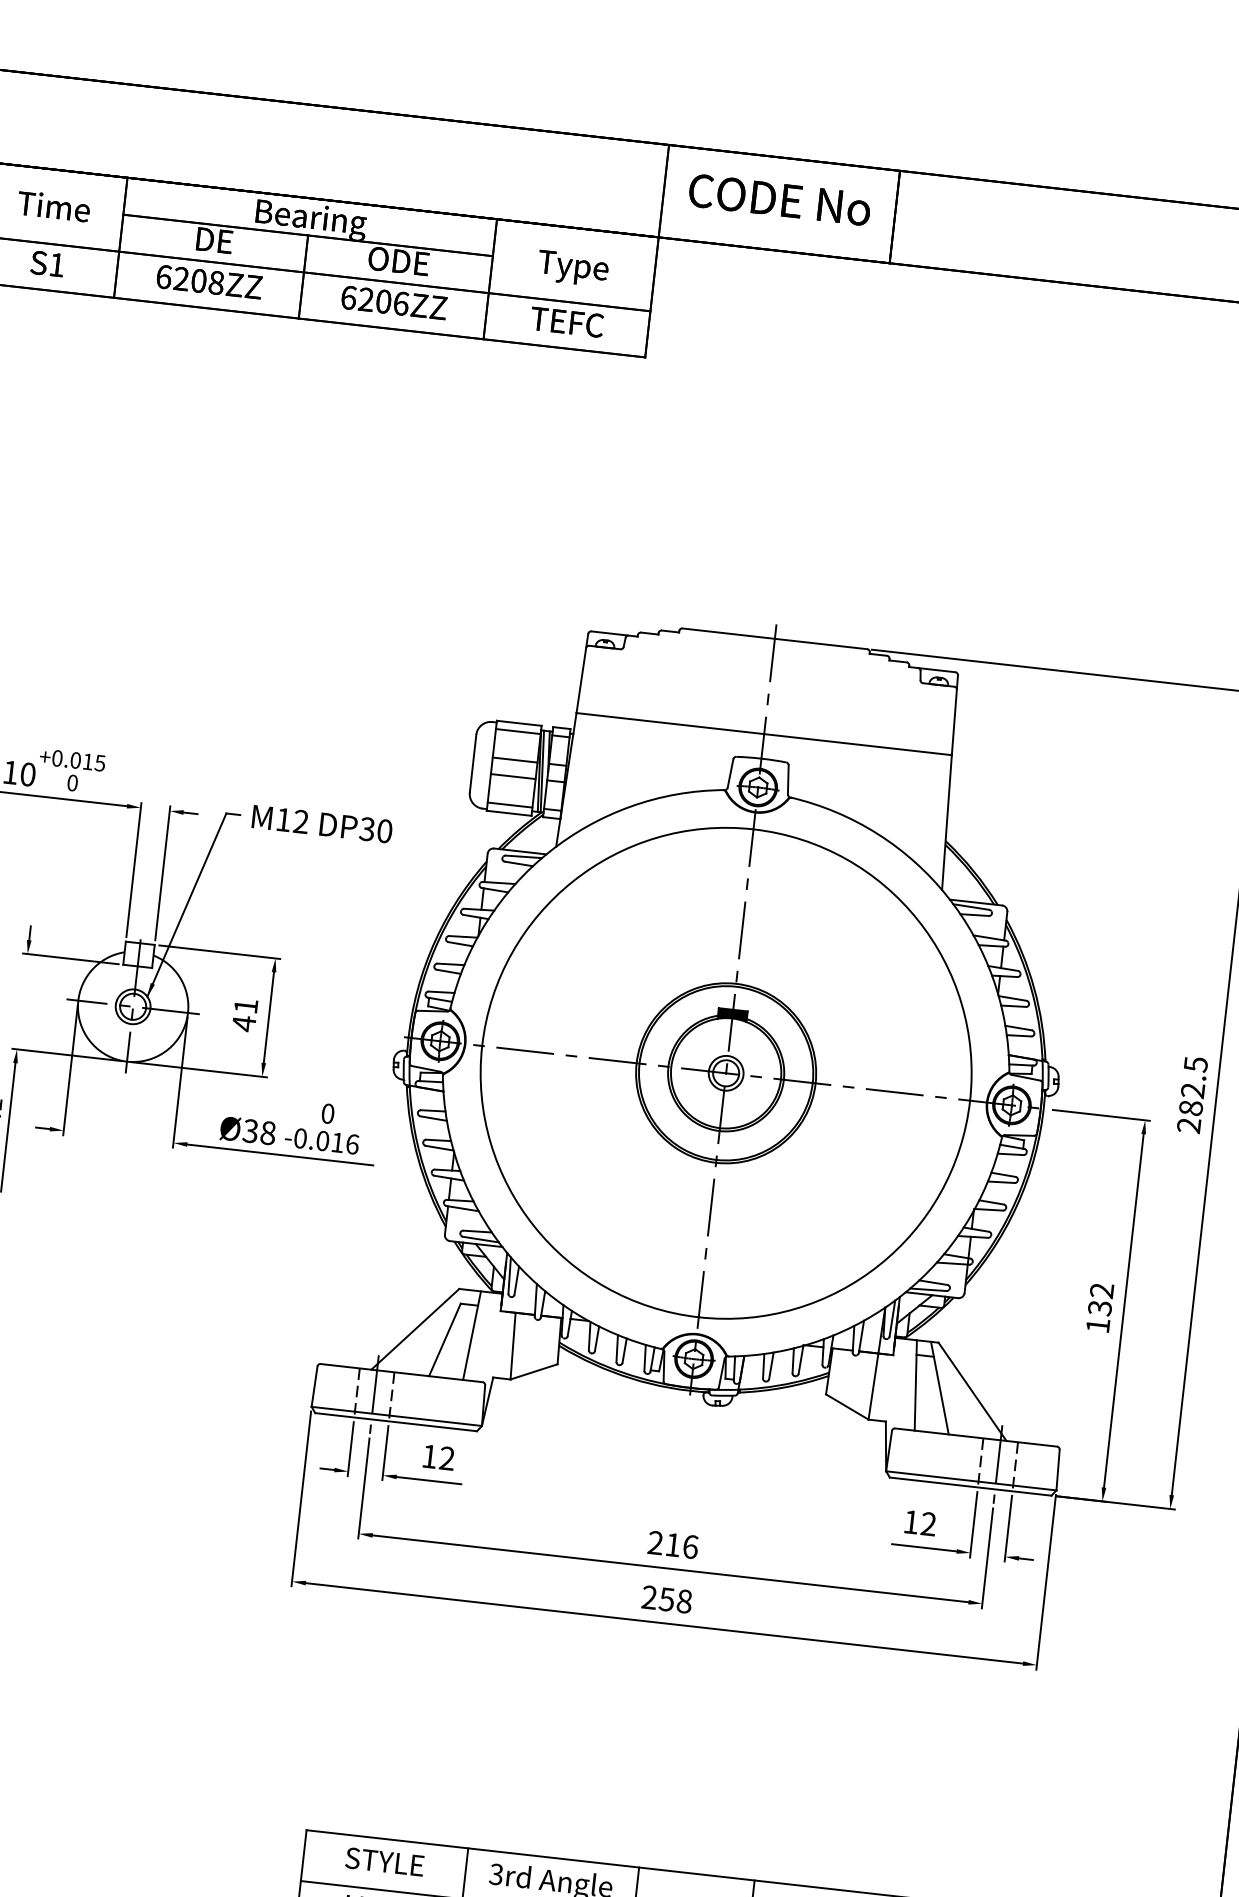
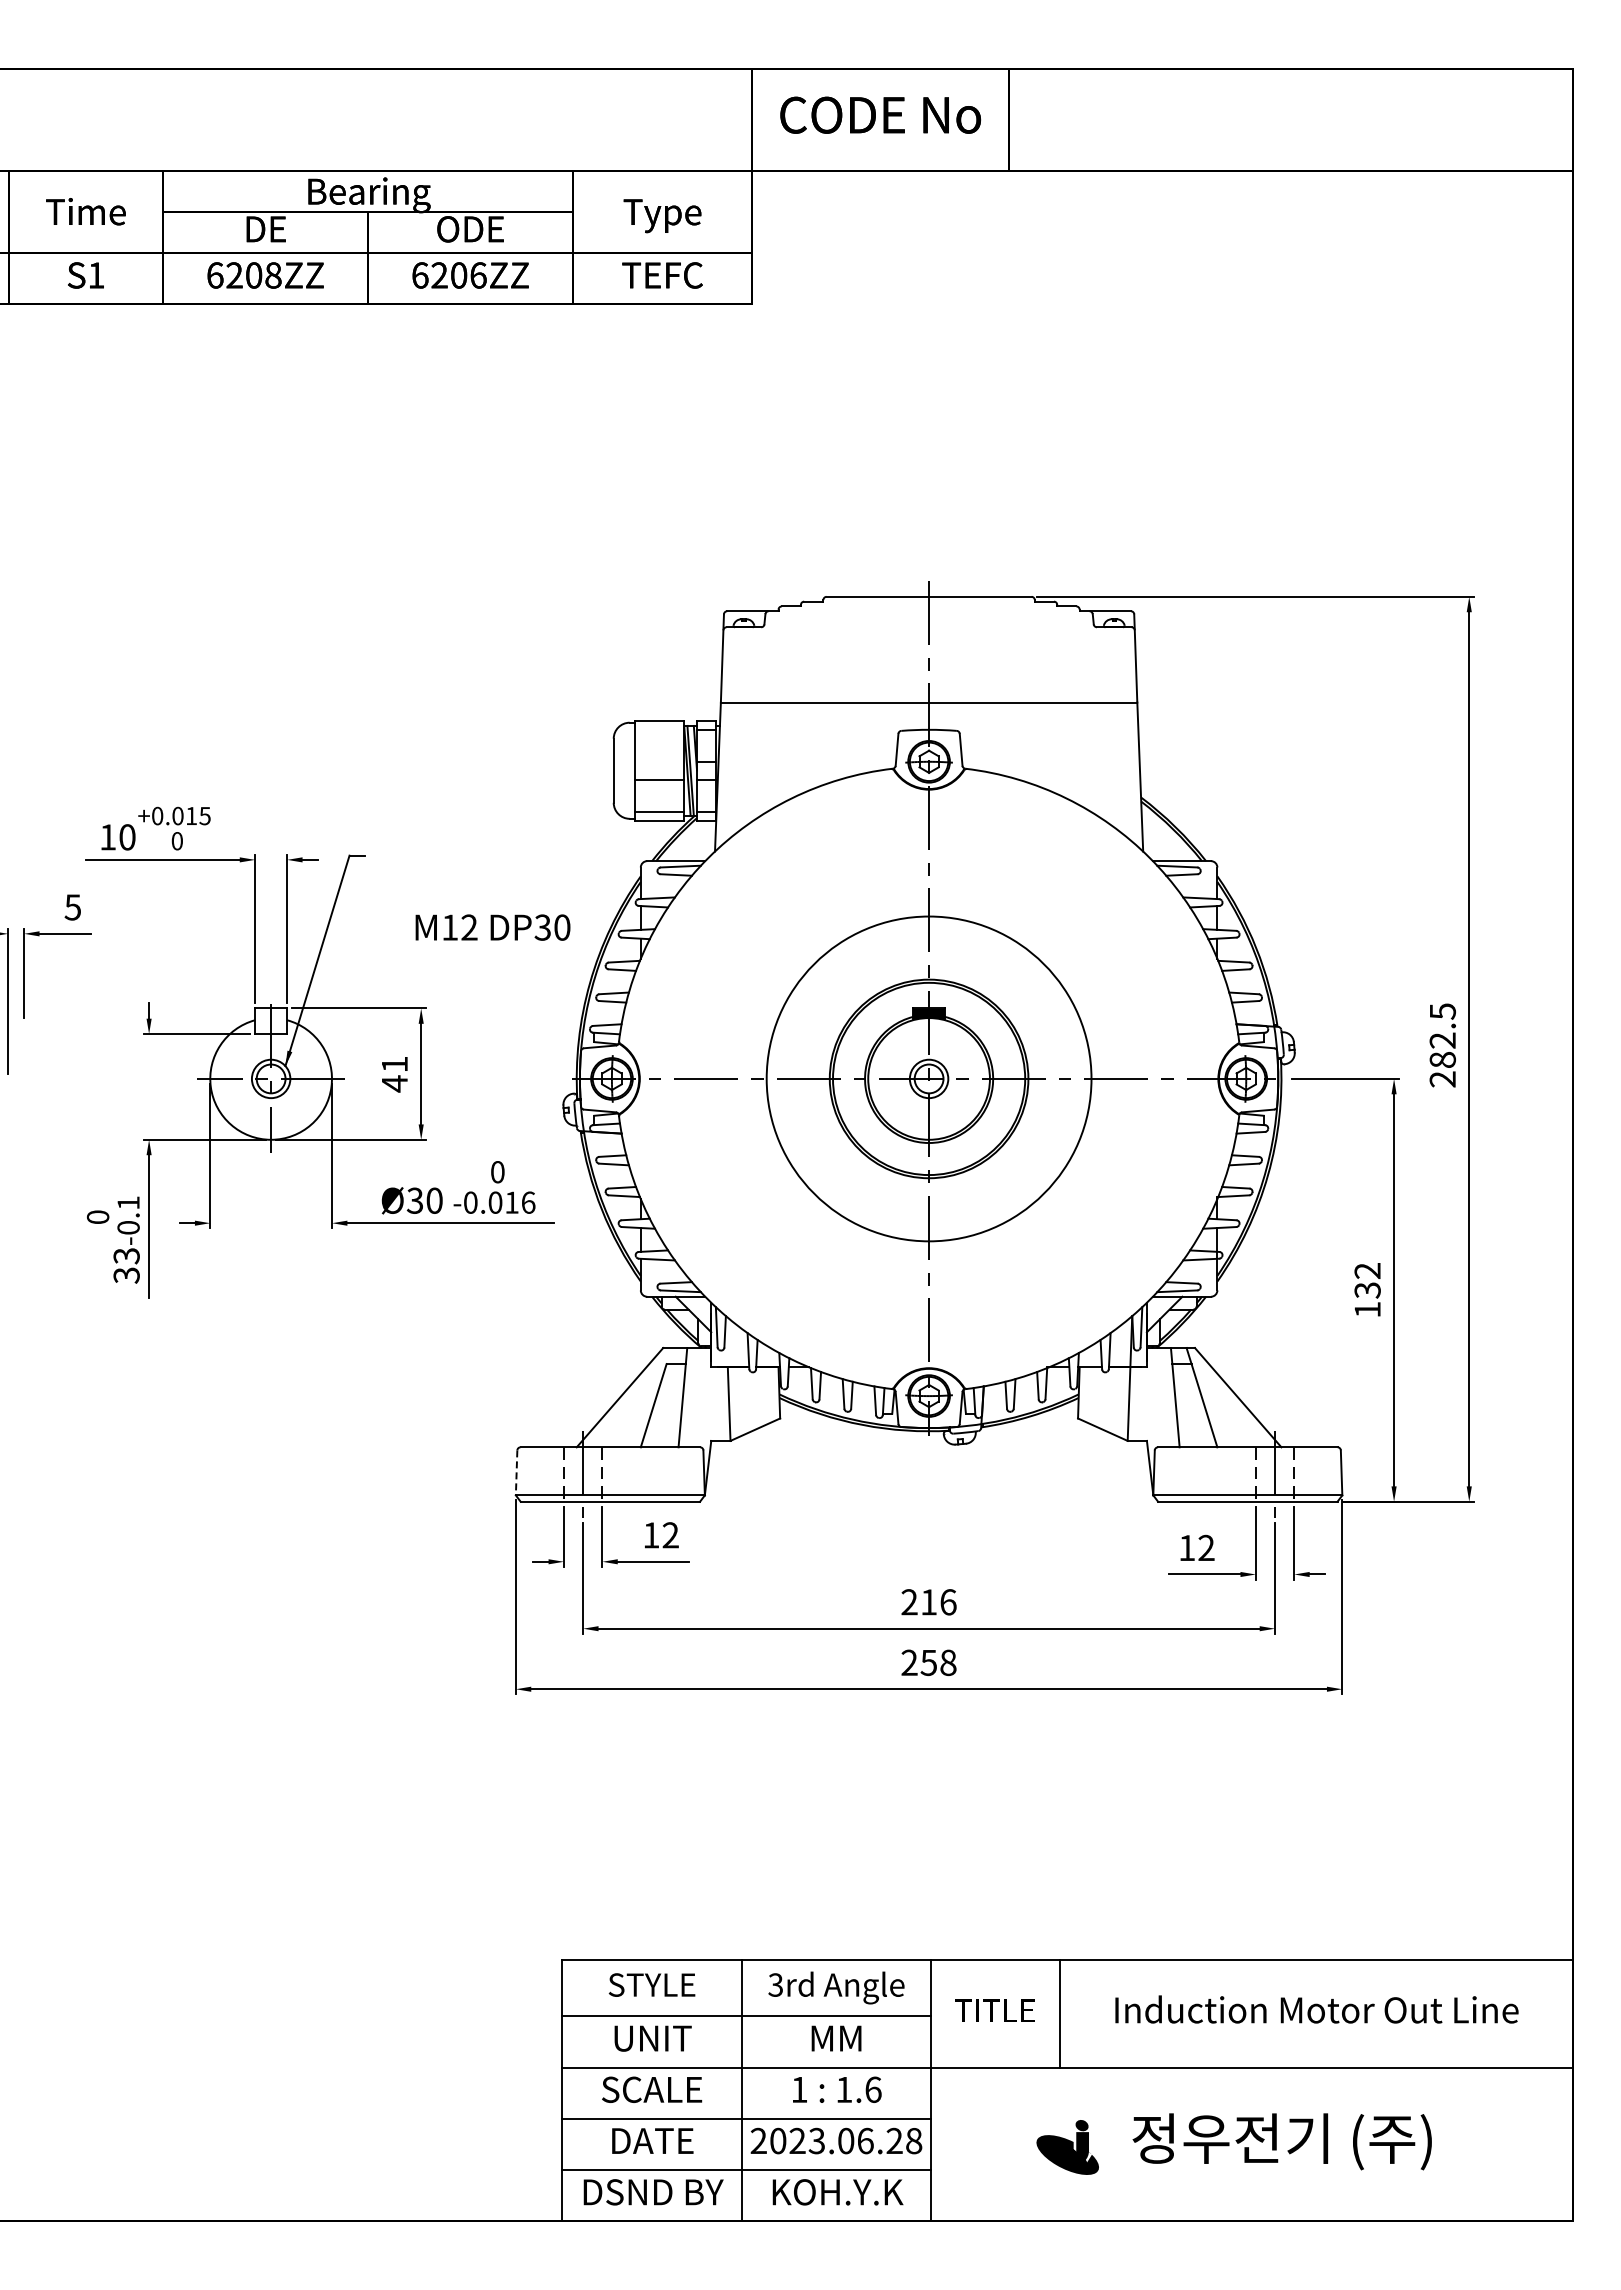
line: (518, 731) -> (659, 729), removed
line: (515, 759) -> (659, 761), removed
text: (321, 824) -> (492, 927), moved
circle: (725, 1072) -> (928, 1078), size x0.6
text: (268, 1132) -> (434, 1200), 38 -> 30
line: (314, 1386) -> (516, 1472), solid -> dashed

